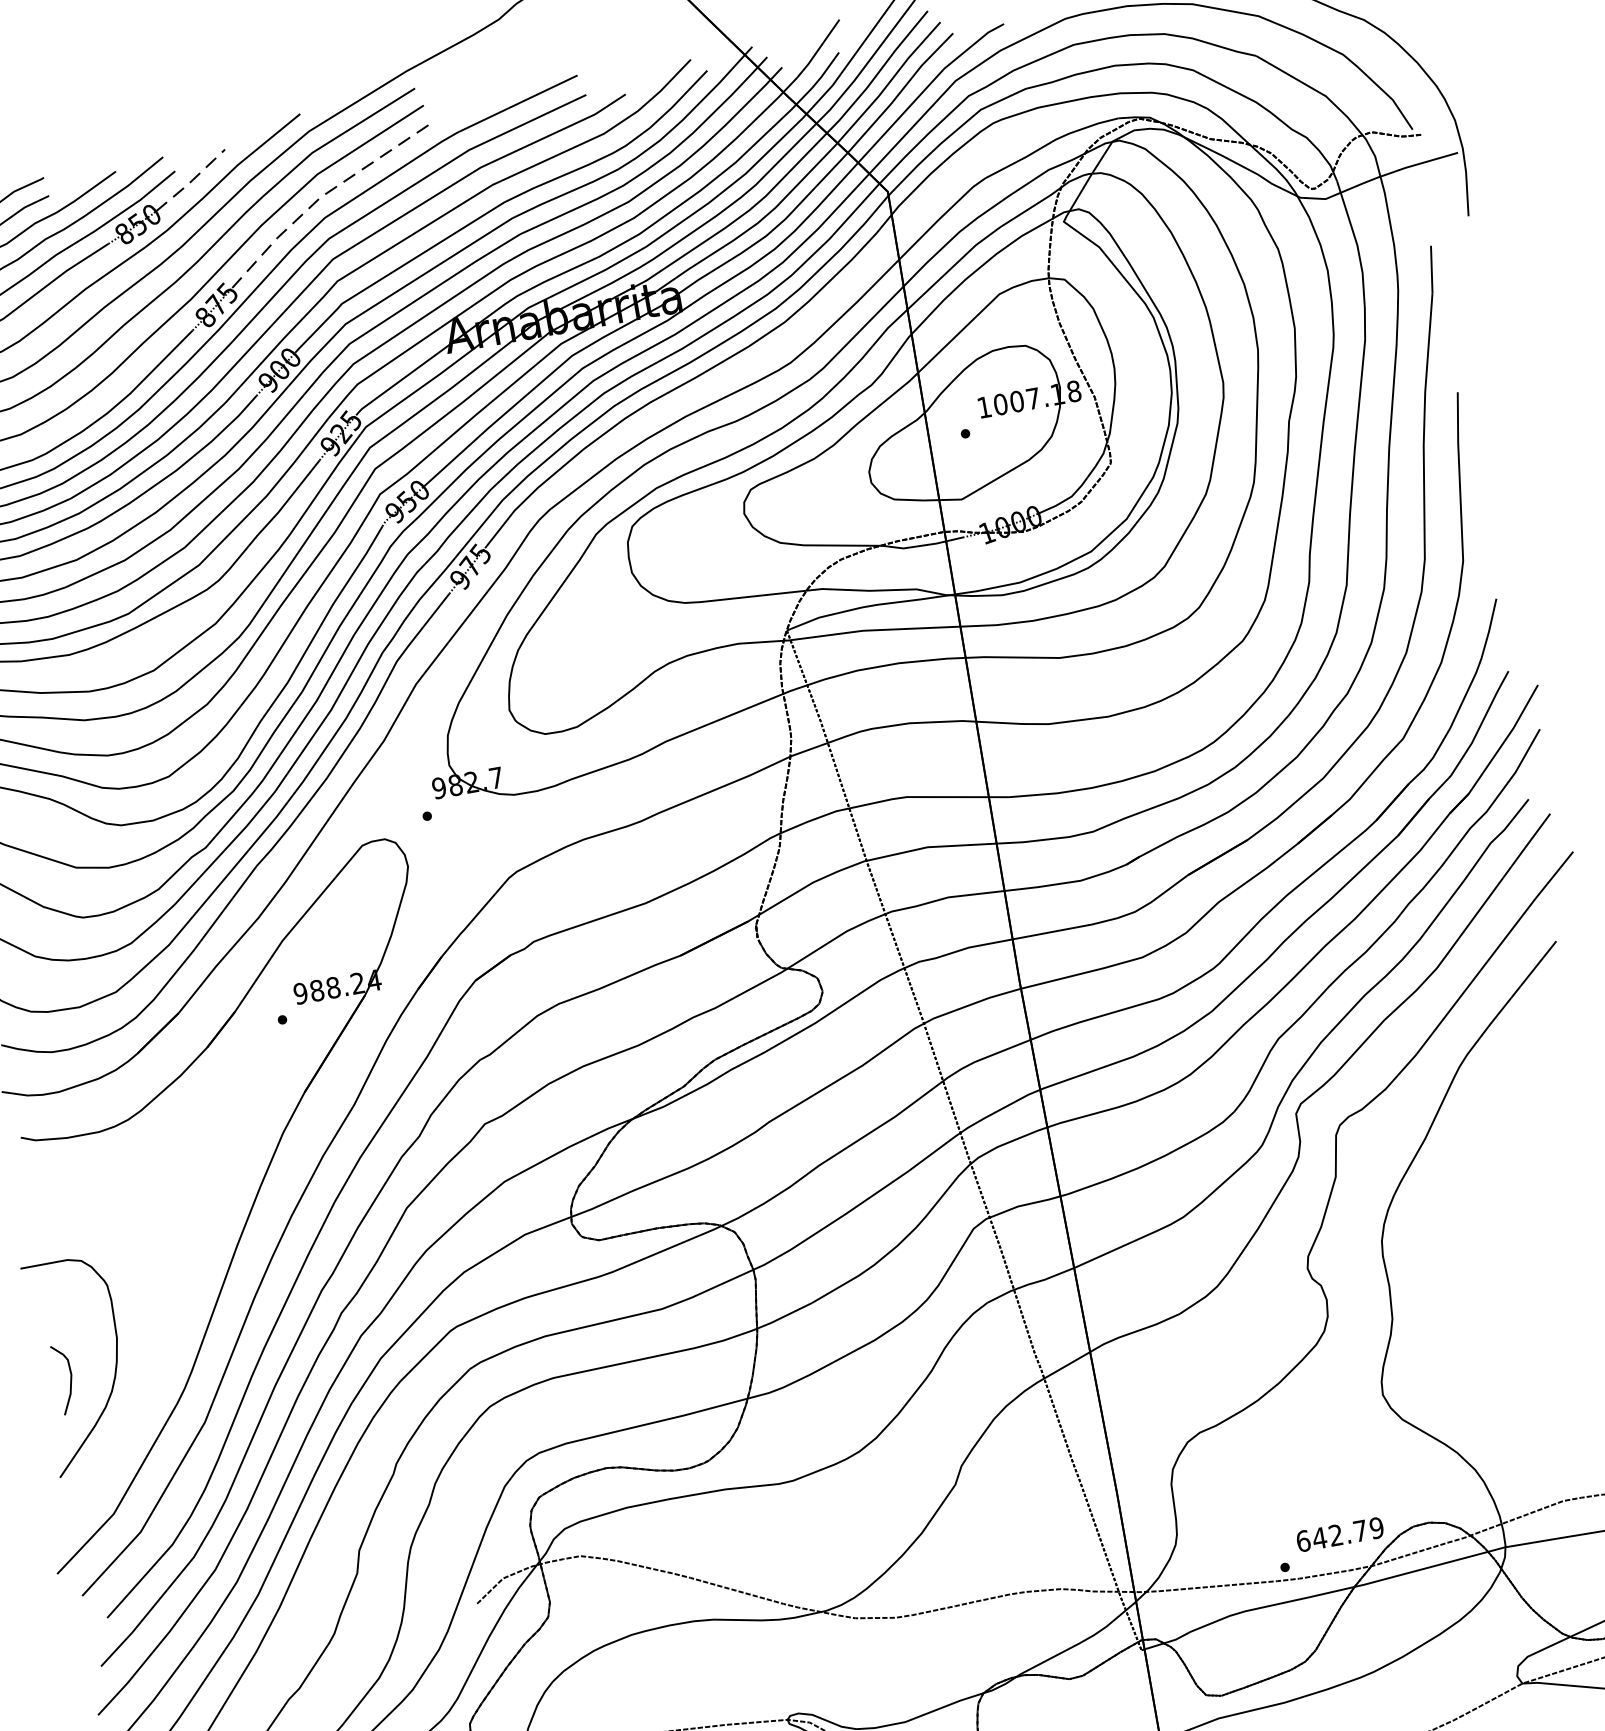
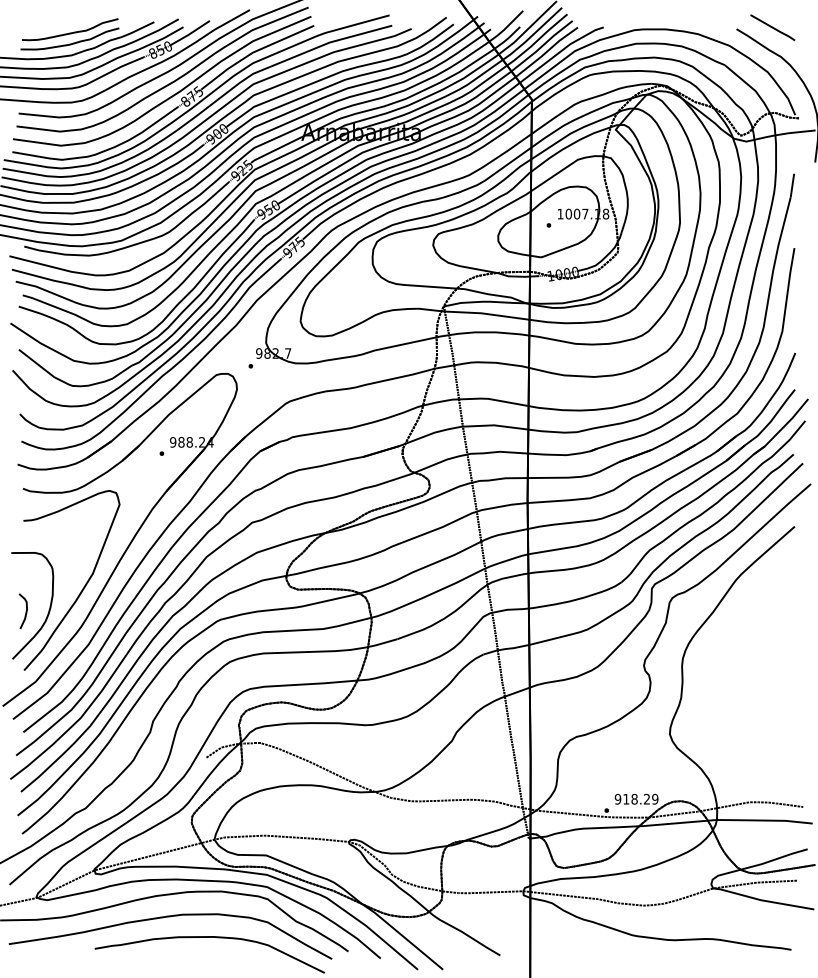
line: (189, 183) -> (189, 34), dashed -> solid
line: (322, 196) -> (253, 52), dashed -> solid
curve: (174, 1309) -> (83, 586), added
text: (1329, 1534) -> (631, 798), 642.79 -> 918.29

